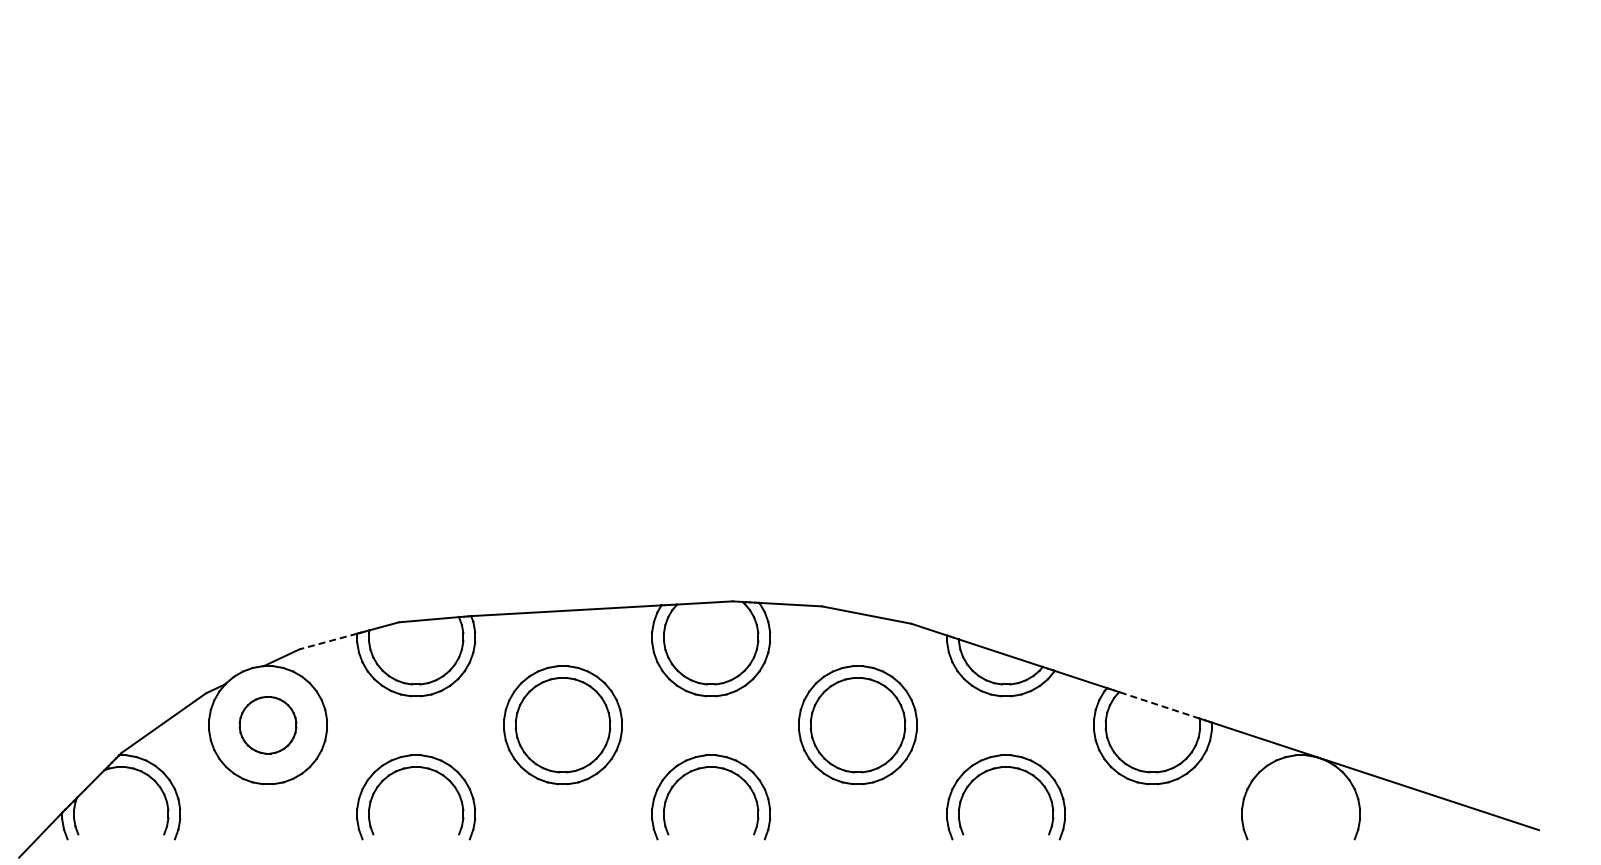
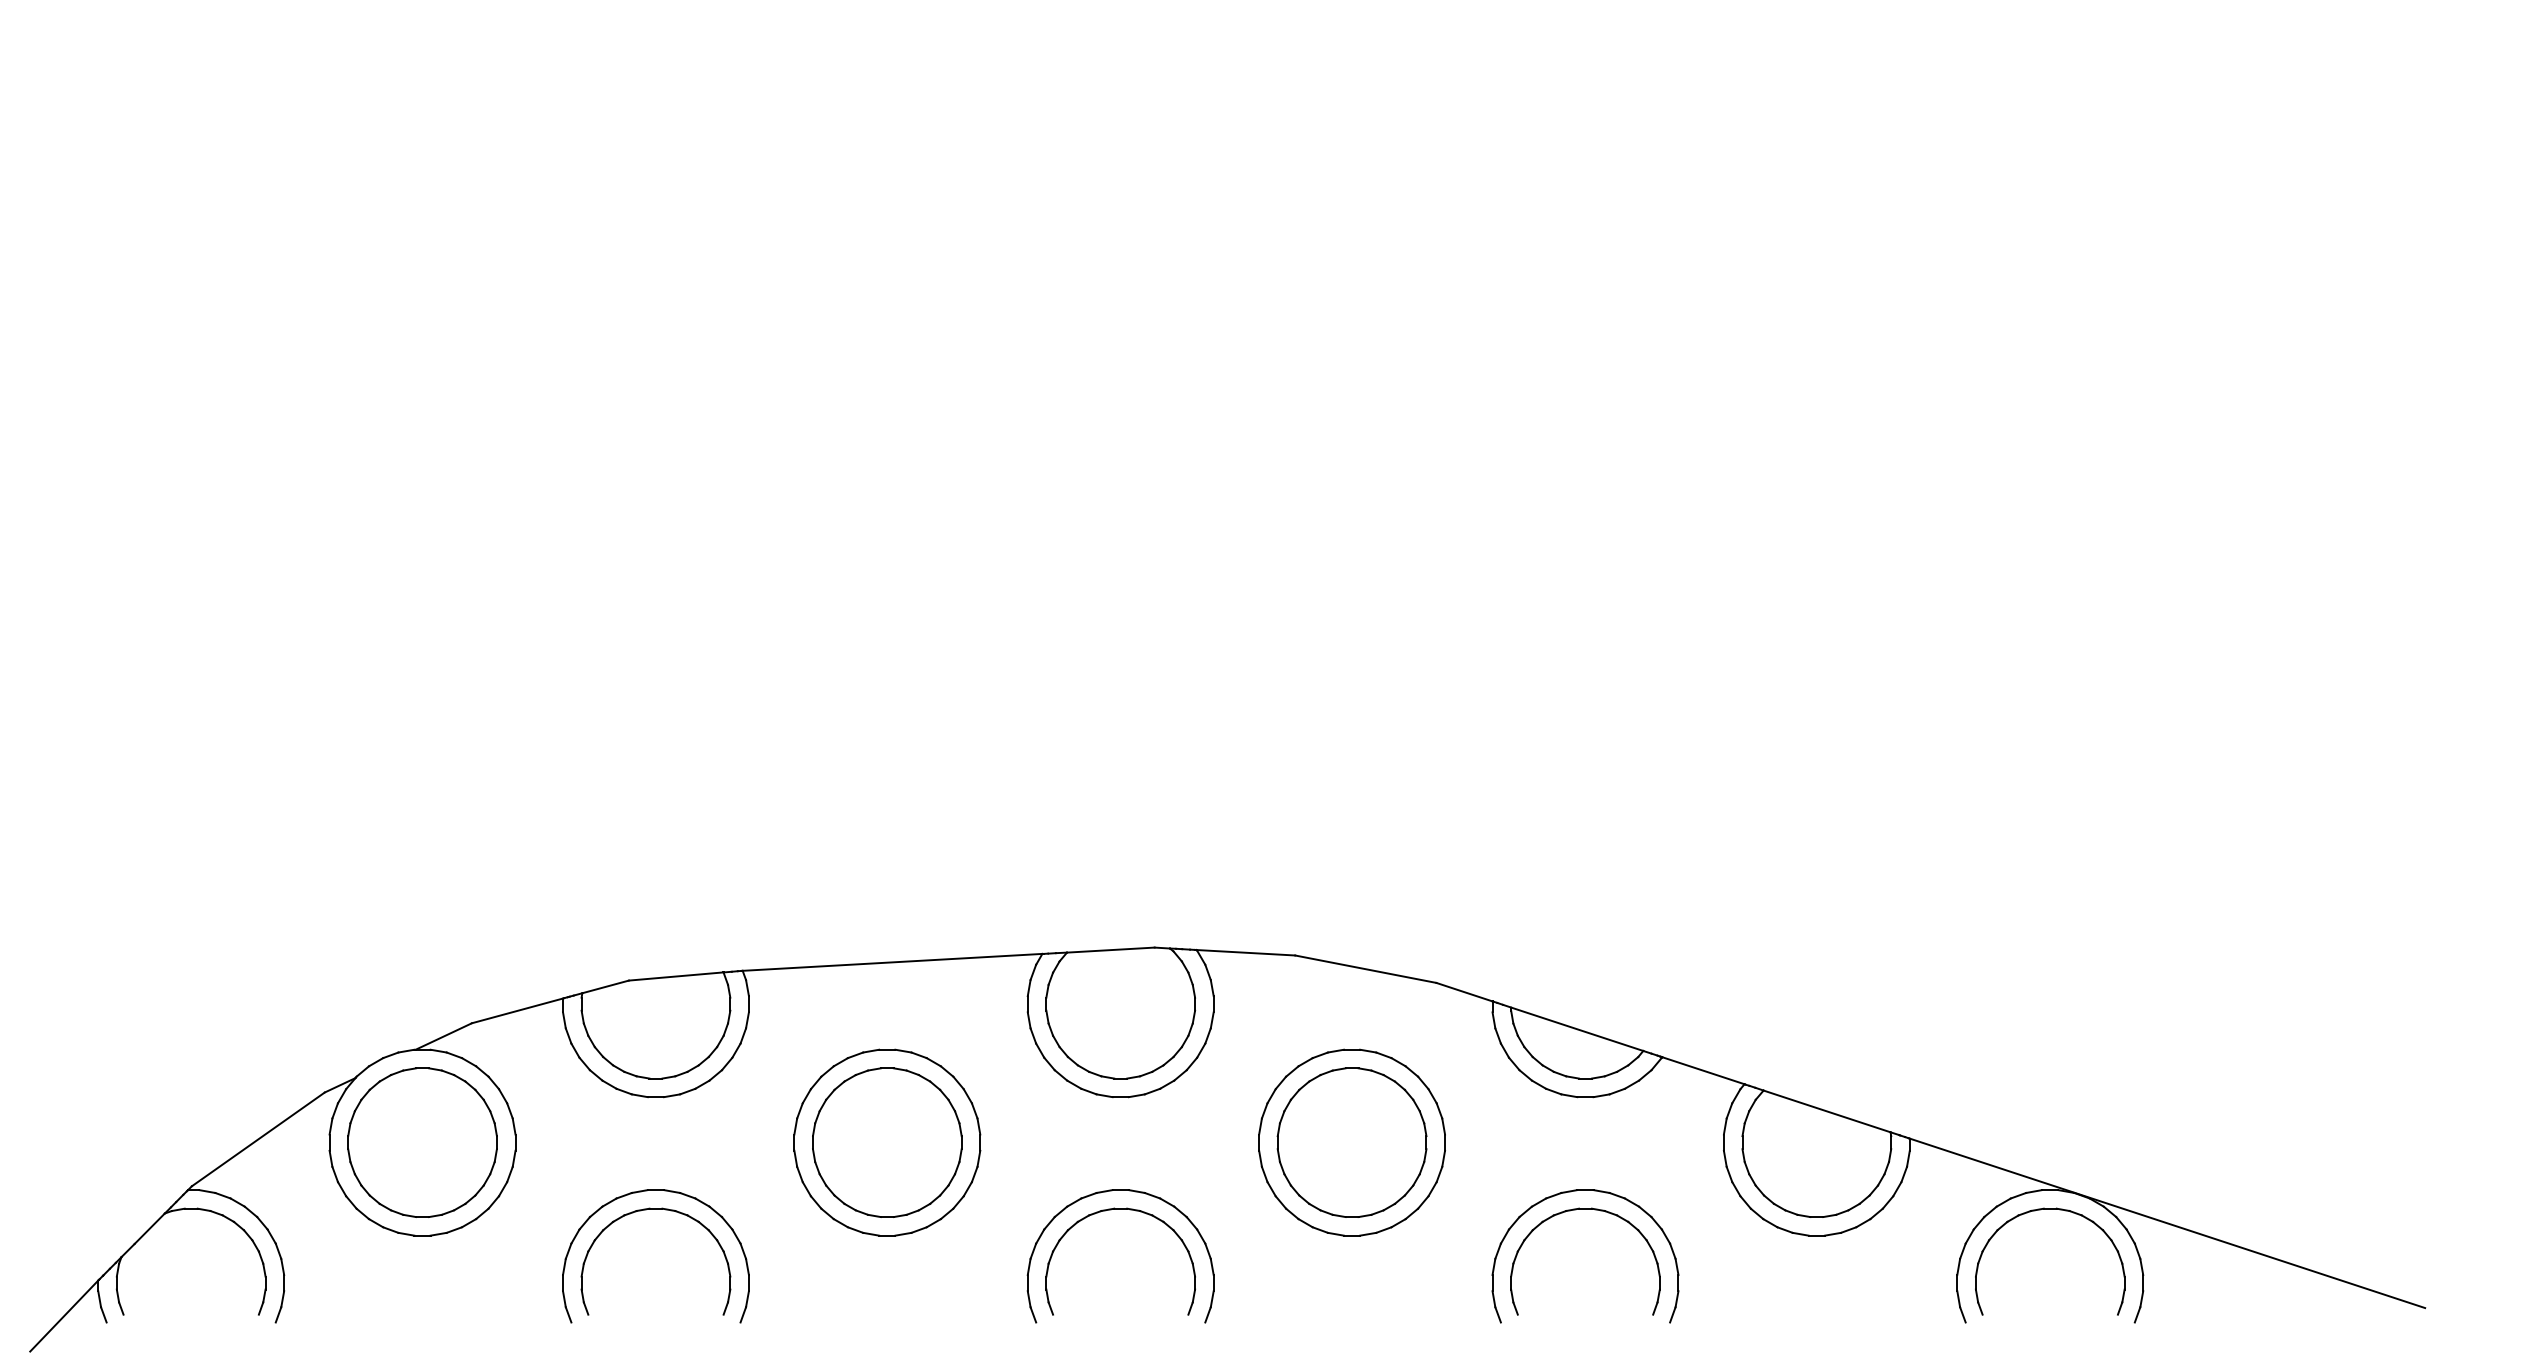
line: (328, 641) -> (517, 1010), dashed -> solid
line: (1158, 705) -> (1825, 1111), dashed -> solid
part: (267, 725) -> (421, 1143), size x1.67
part: (1296, 768) -> (2043, 1210), added

